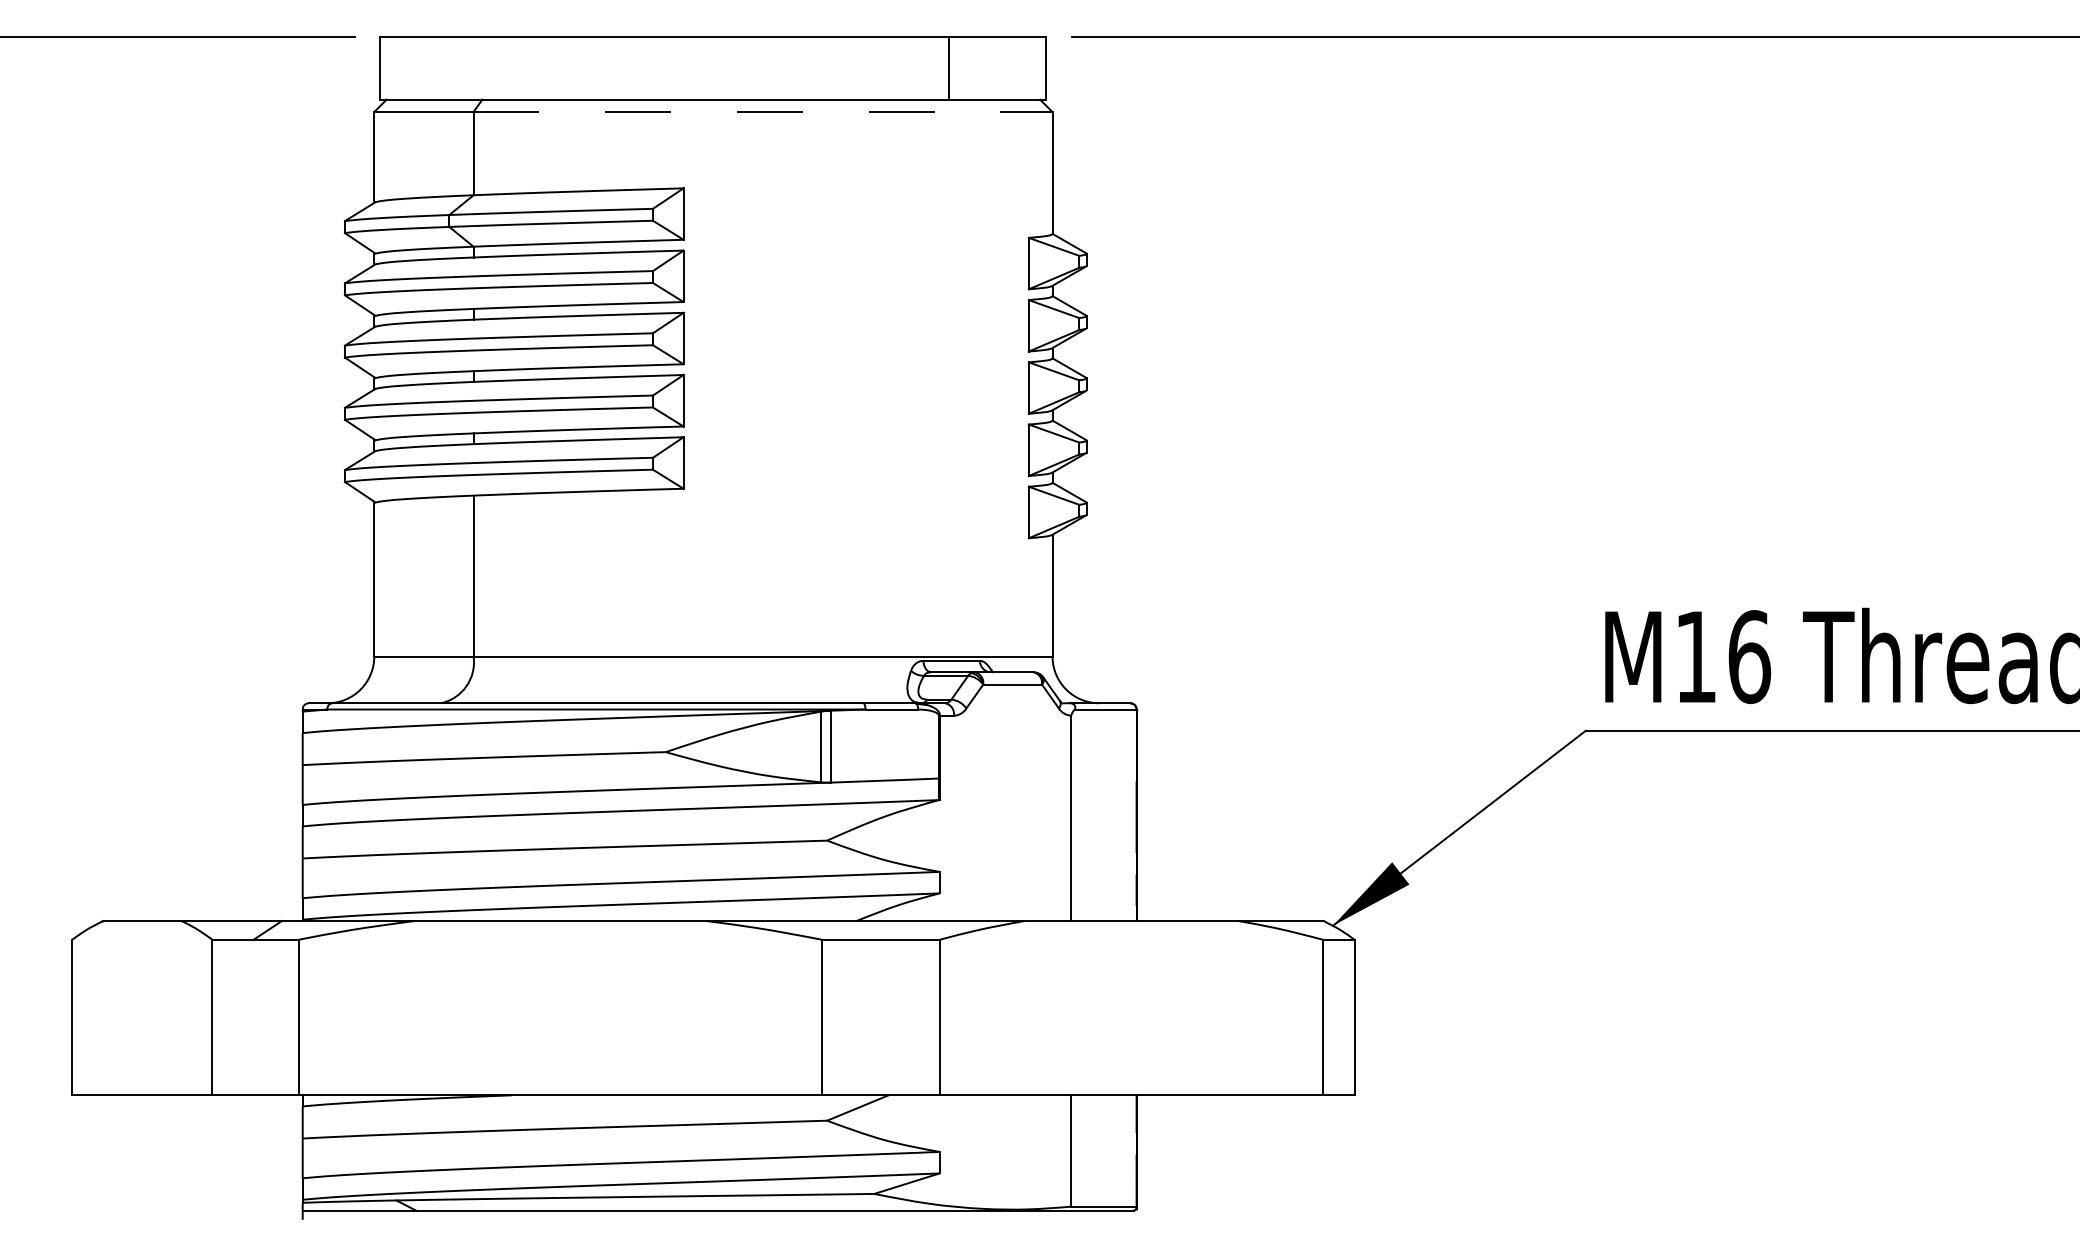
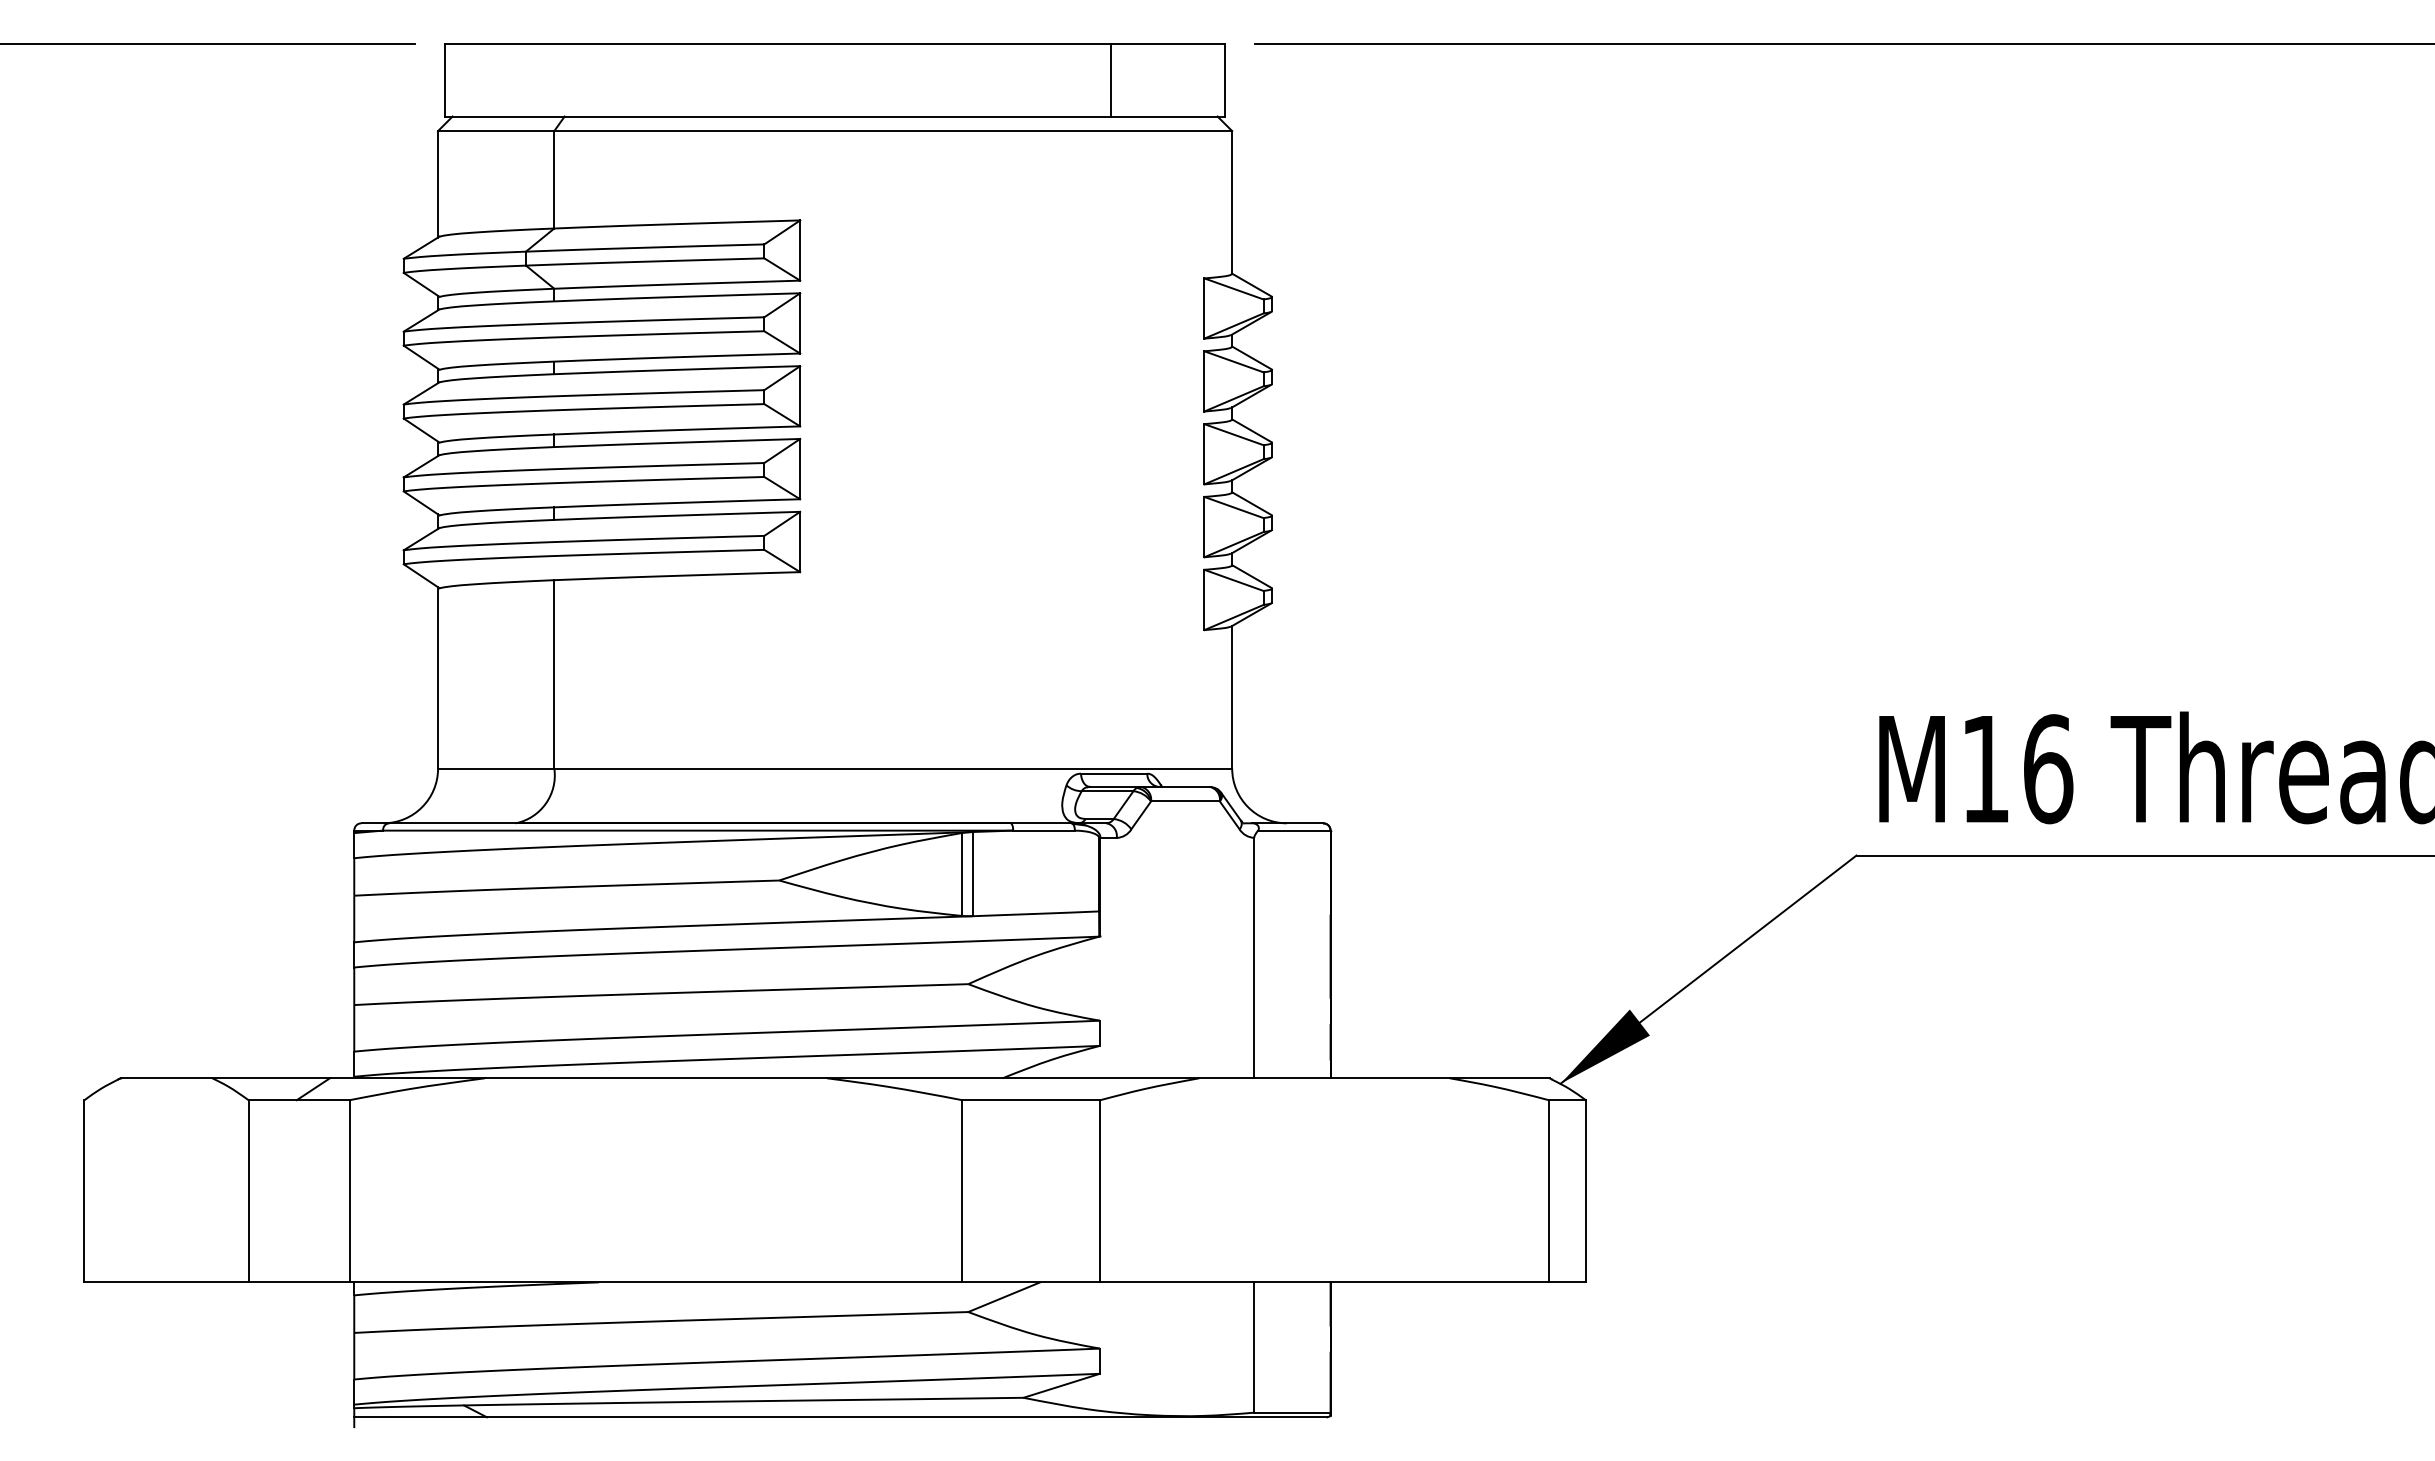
line: (763, 112) -> (893, 131), dashed -> solid

